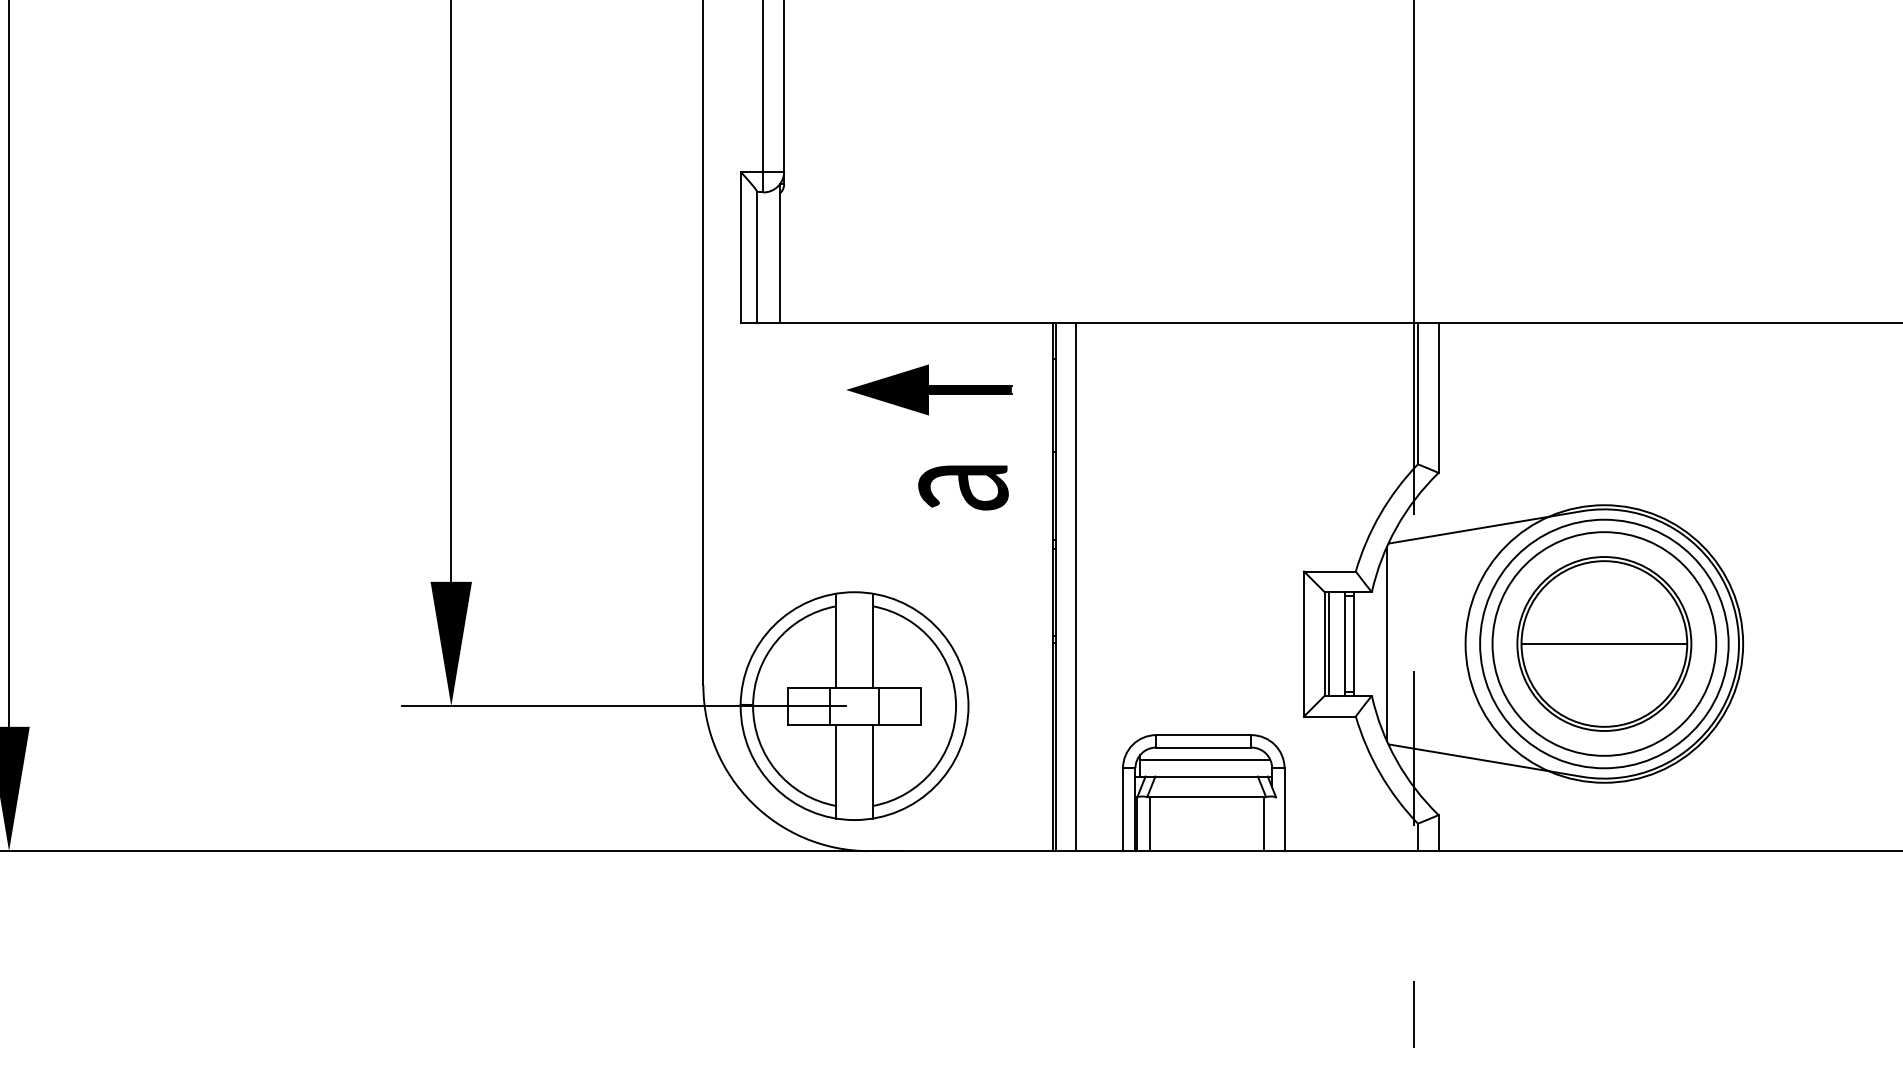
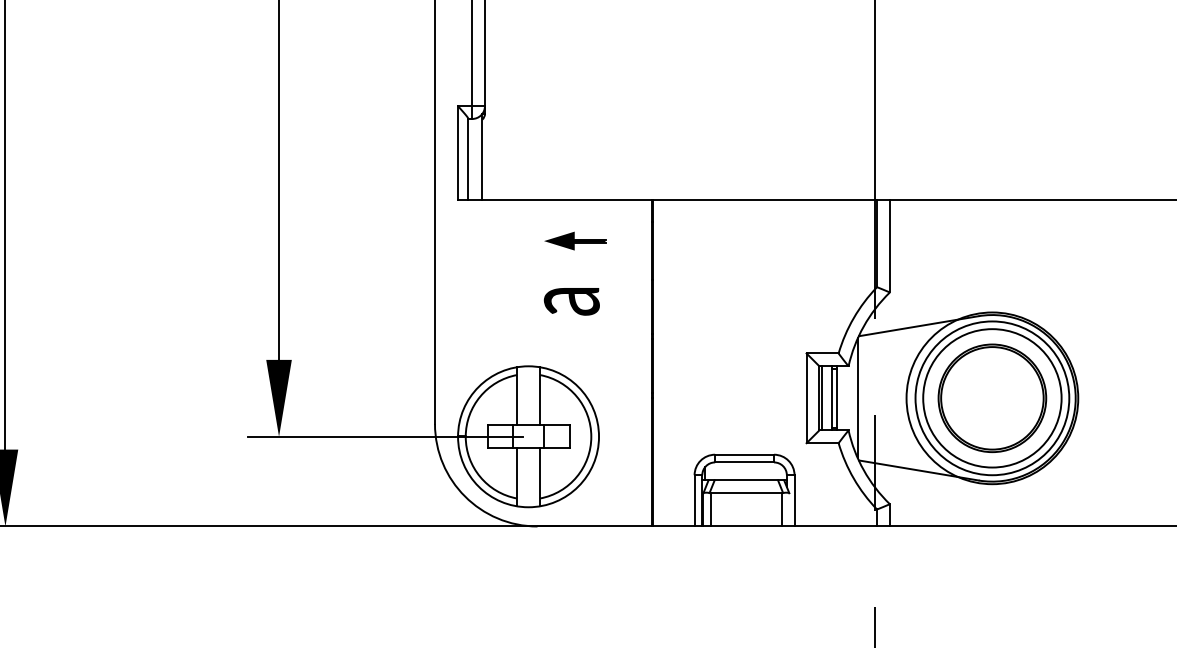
part: (928, 388) -> (574, 240), size x0.6
text: (962, 487) -> (571, 301), moved
line: (1075, 586) -> (665, 362), removed
line: (1604, 644) -> (992, 398), removed
line: (1205, 760) -> (745, 470), removed

